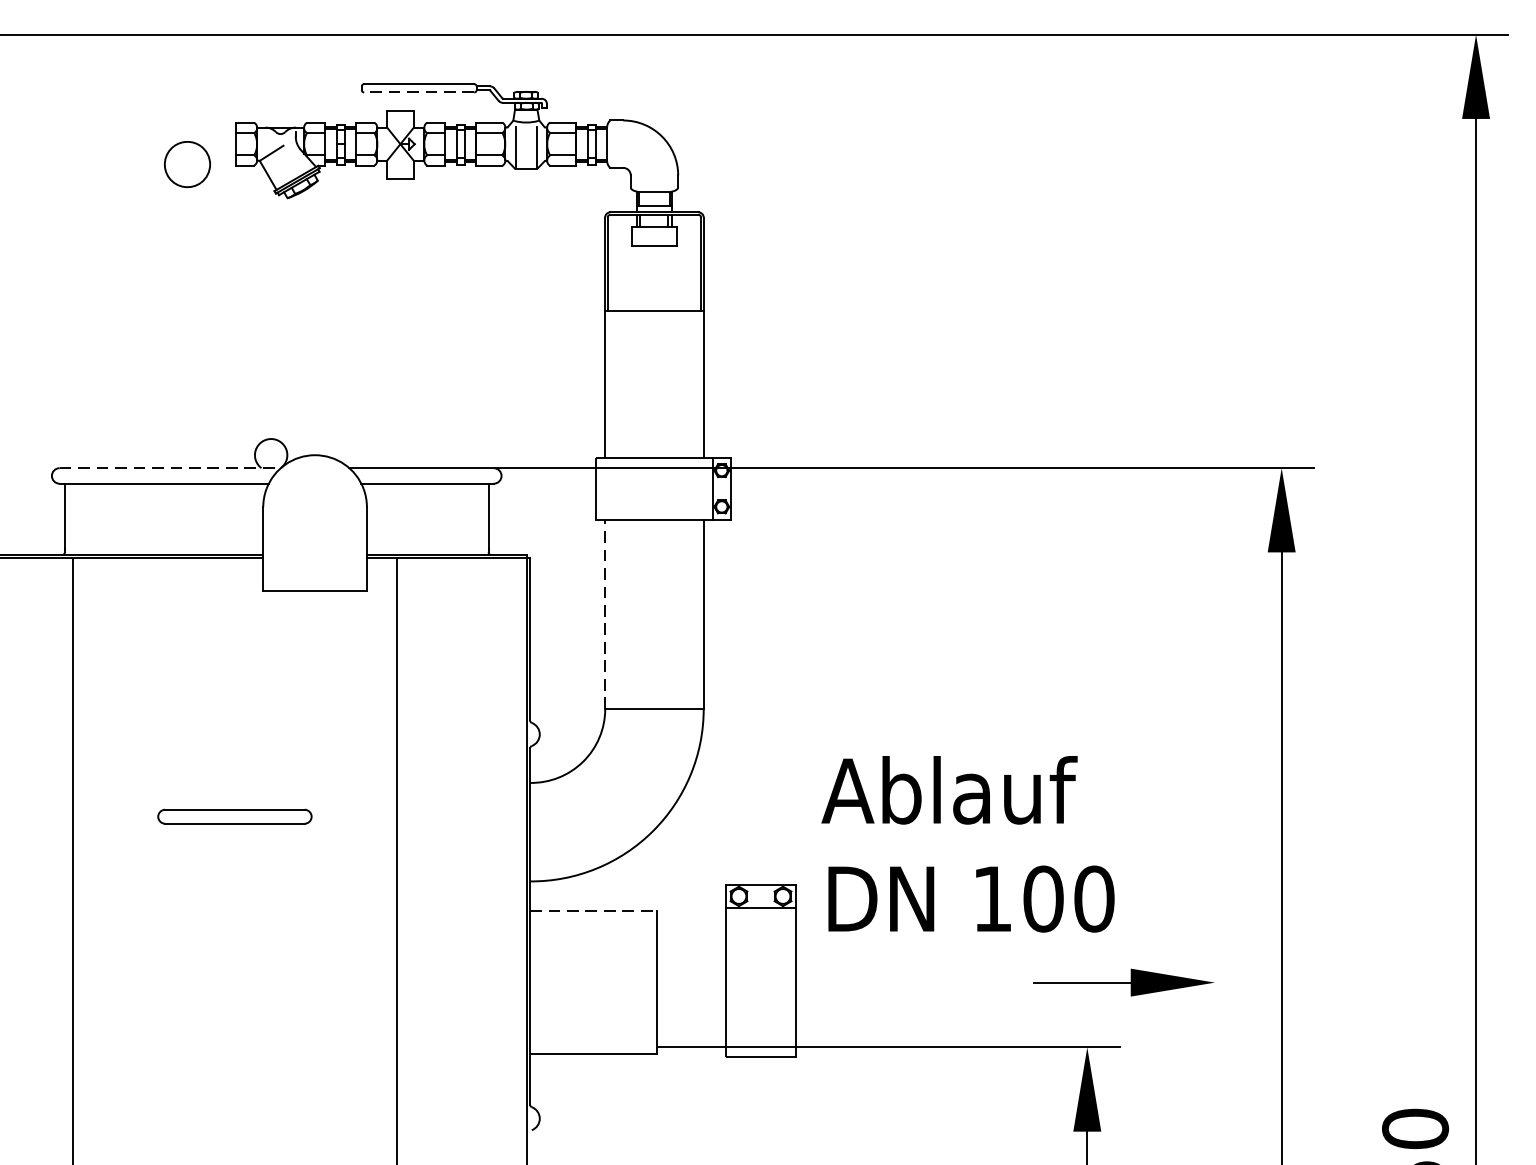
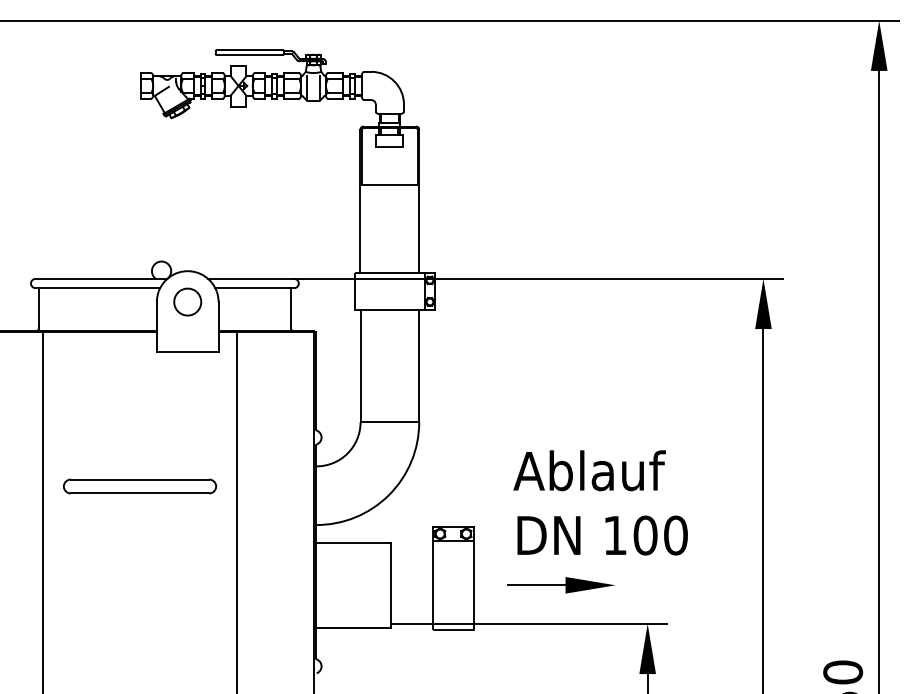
line: (418, 93) -> (249, 55), dashed -> solid
part: (187, 163) -> (187, 301), moved
line: (170, 467) -> (101, 278), dashed -> solid
line: (605, 613) -> (360, 365), dashed -> solid
part: (234, 816) -> (139, 486), size x1.67
text: (967, 843) -> (600, 502), moved
line: (593, 910) -> (353, 542), dashed -> solid
part: (1122, 982) -> (560, 585), moved

